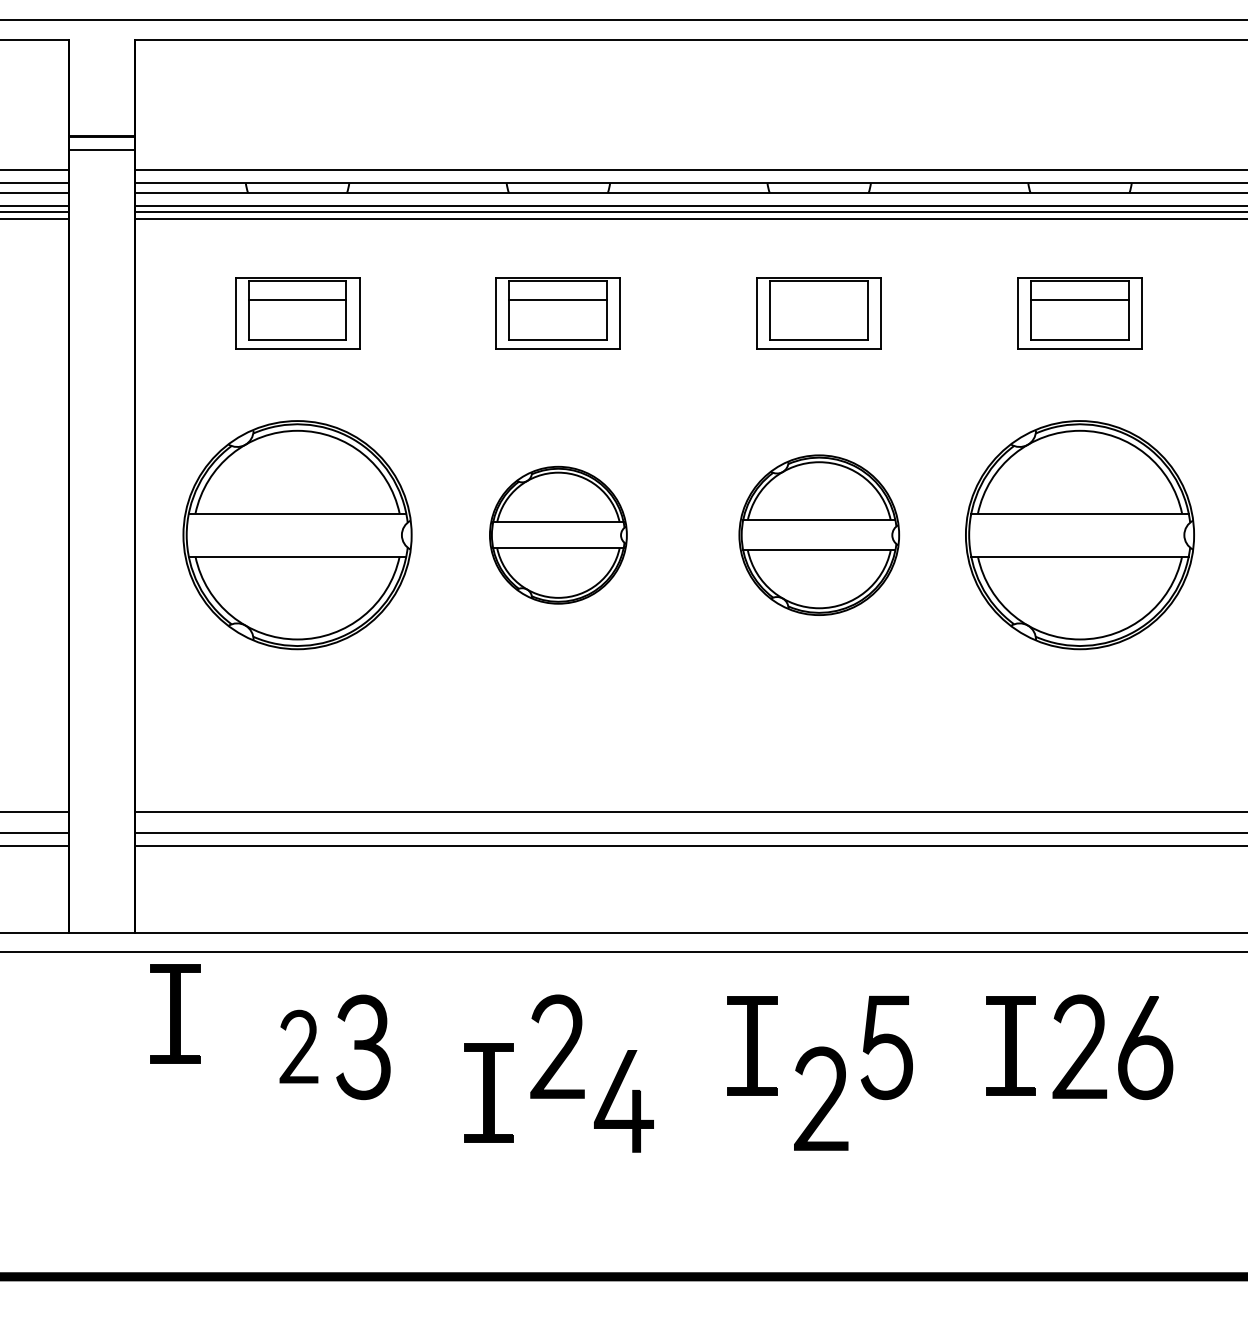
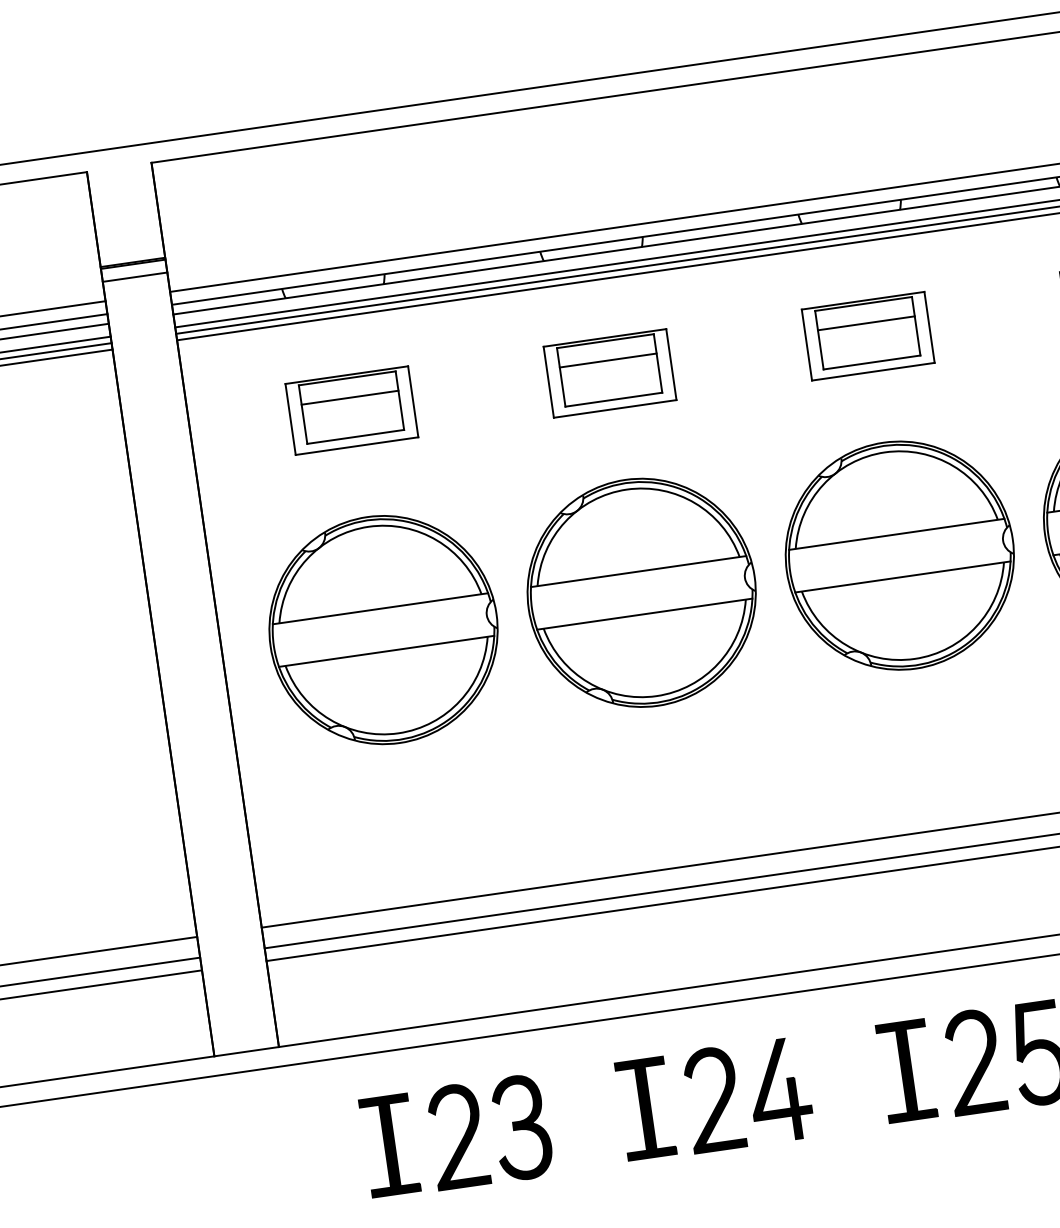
line: (819, 300) -> (866, 323), added
part: (558, 535) -> (641, 593), size x1.67
part: (819, 535) -> (900, 555), size x1.43
part: (175, 1013) -> (389, 1144), moved
part: (298, 1046) -> (457, 1136), size x1.43
part: (488, 1092) -> (645, 1107), moved
part: (615, 1097) -> (770, 1087), moved
part: (821, 1098) -> (975, 1061), moved

